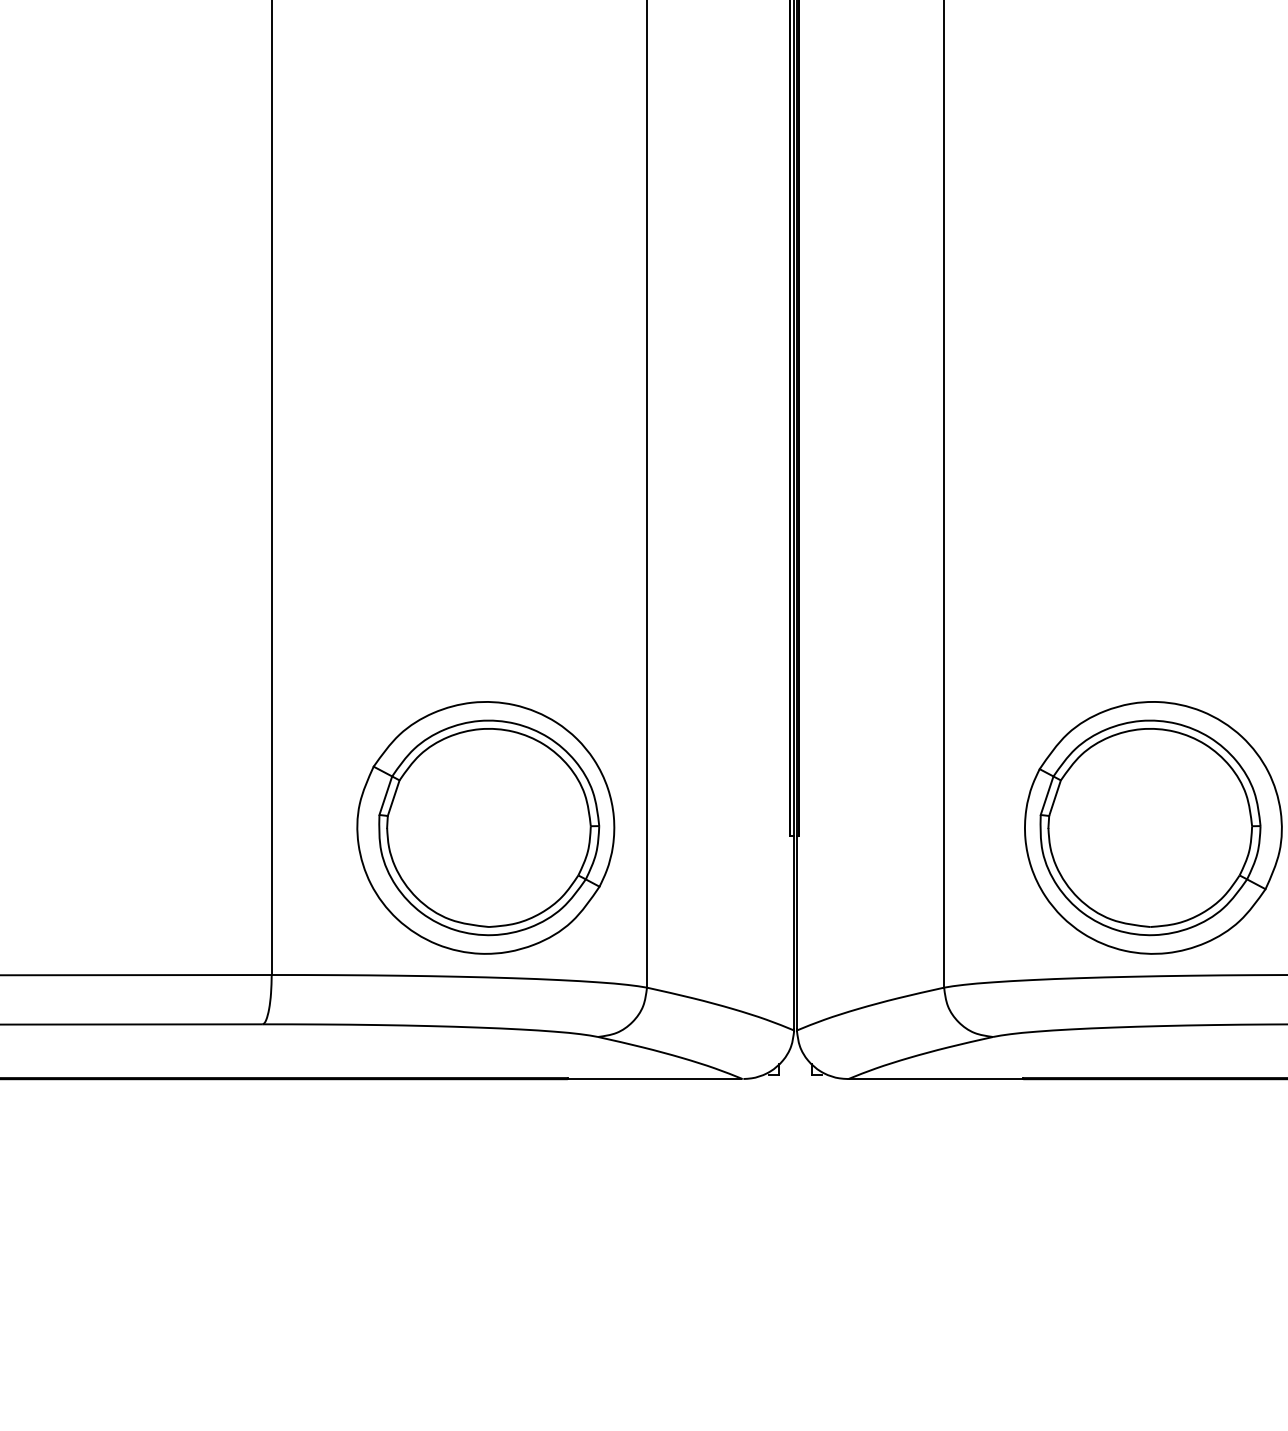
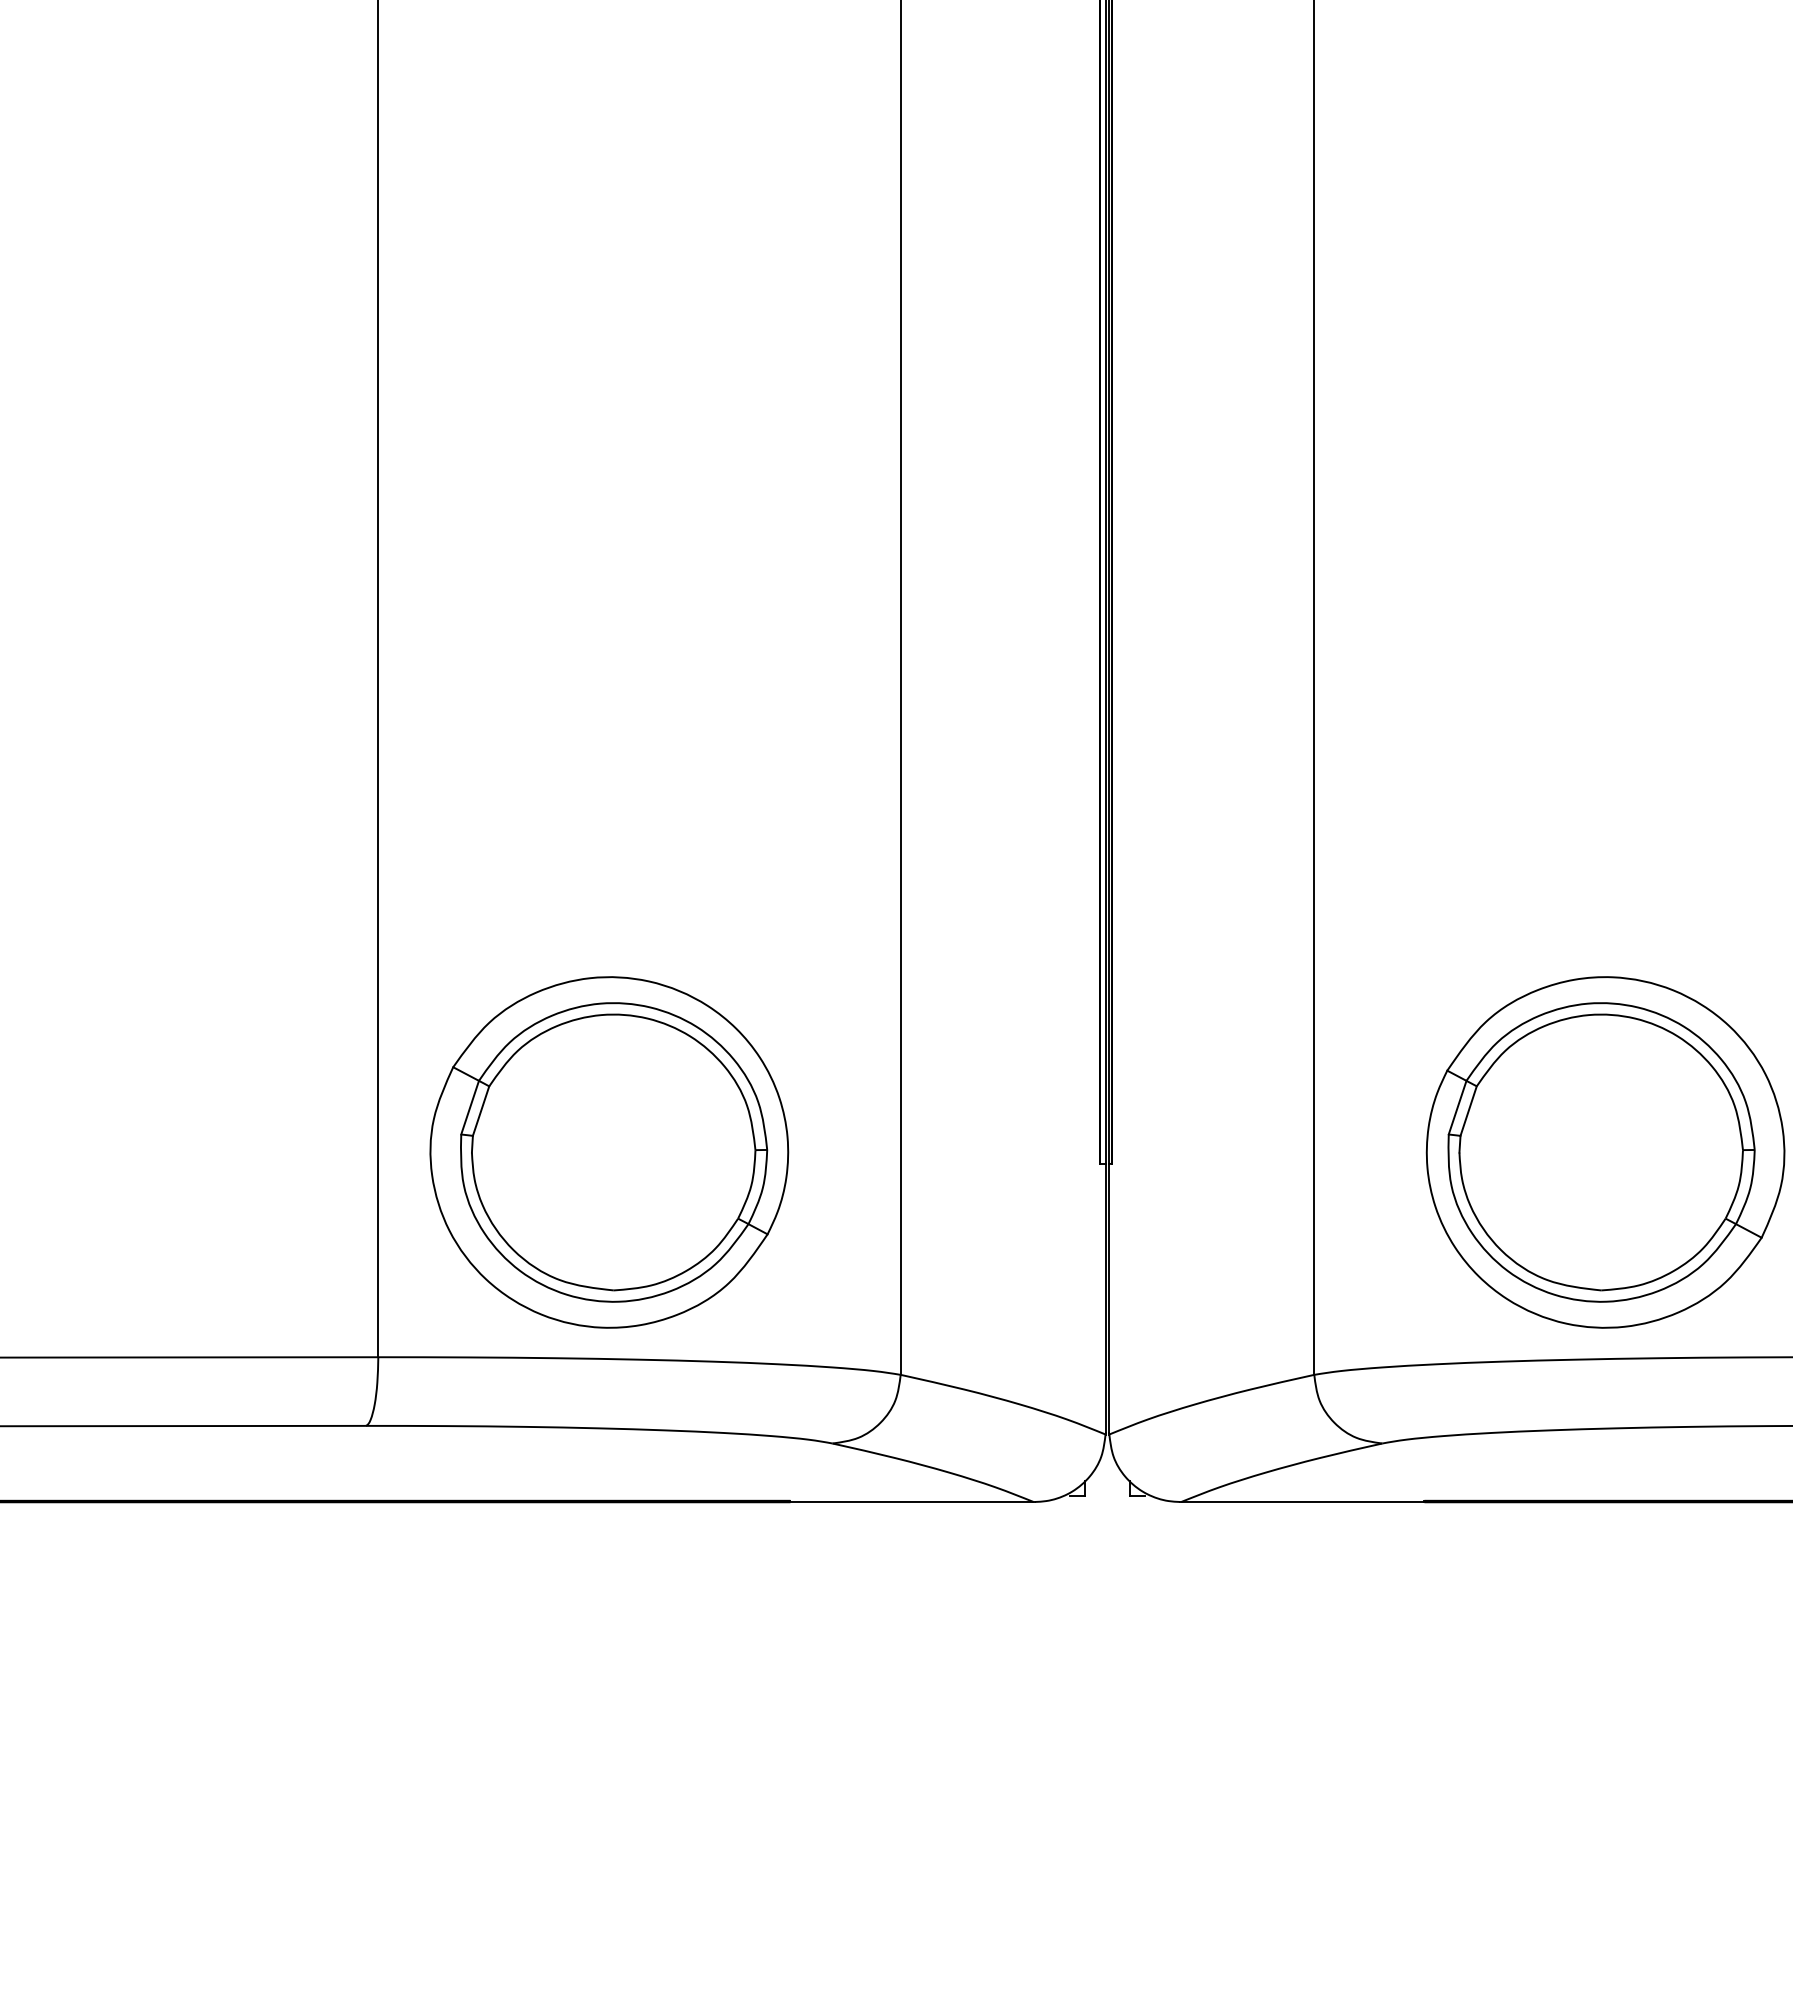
part: (485, 827) -> (609, 1152), moved

